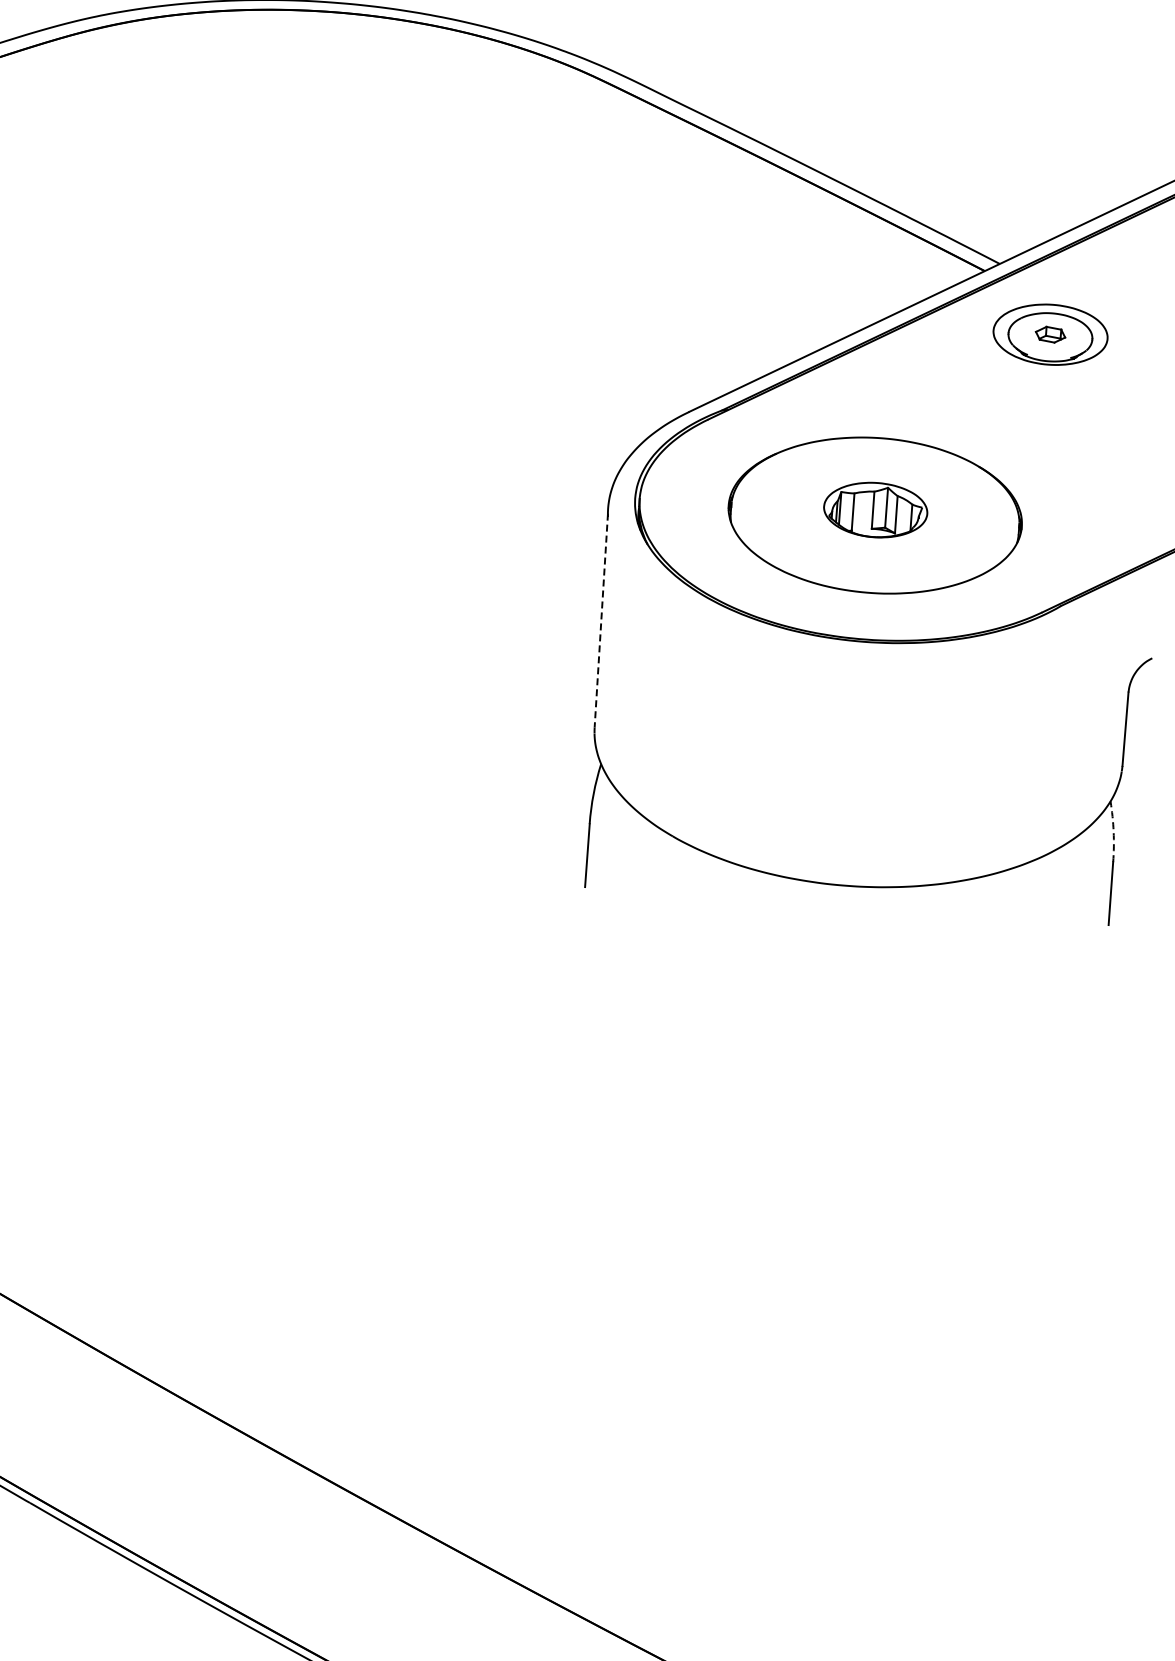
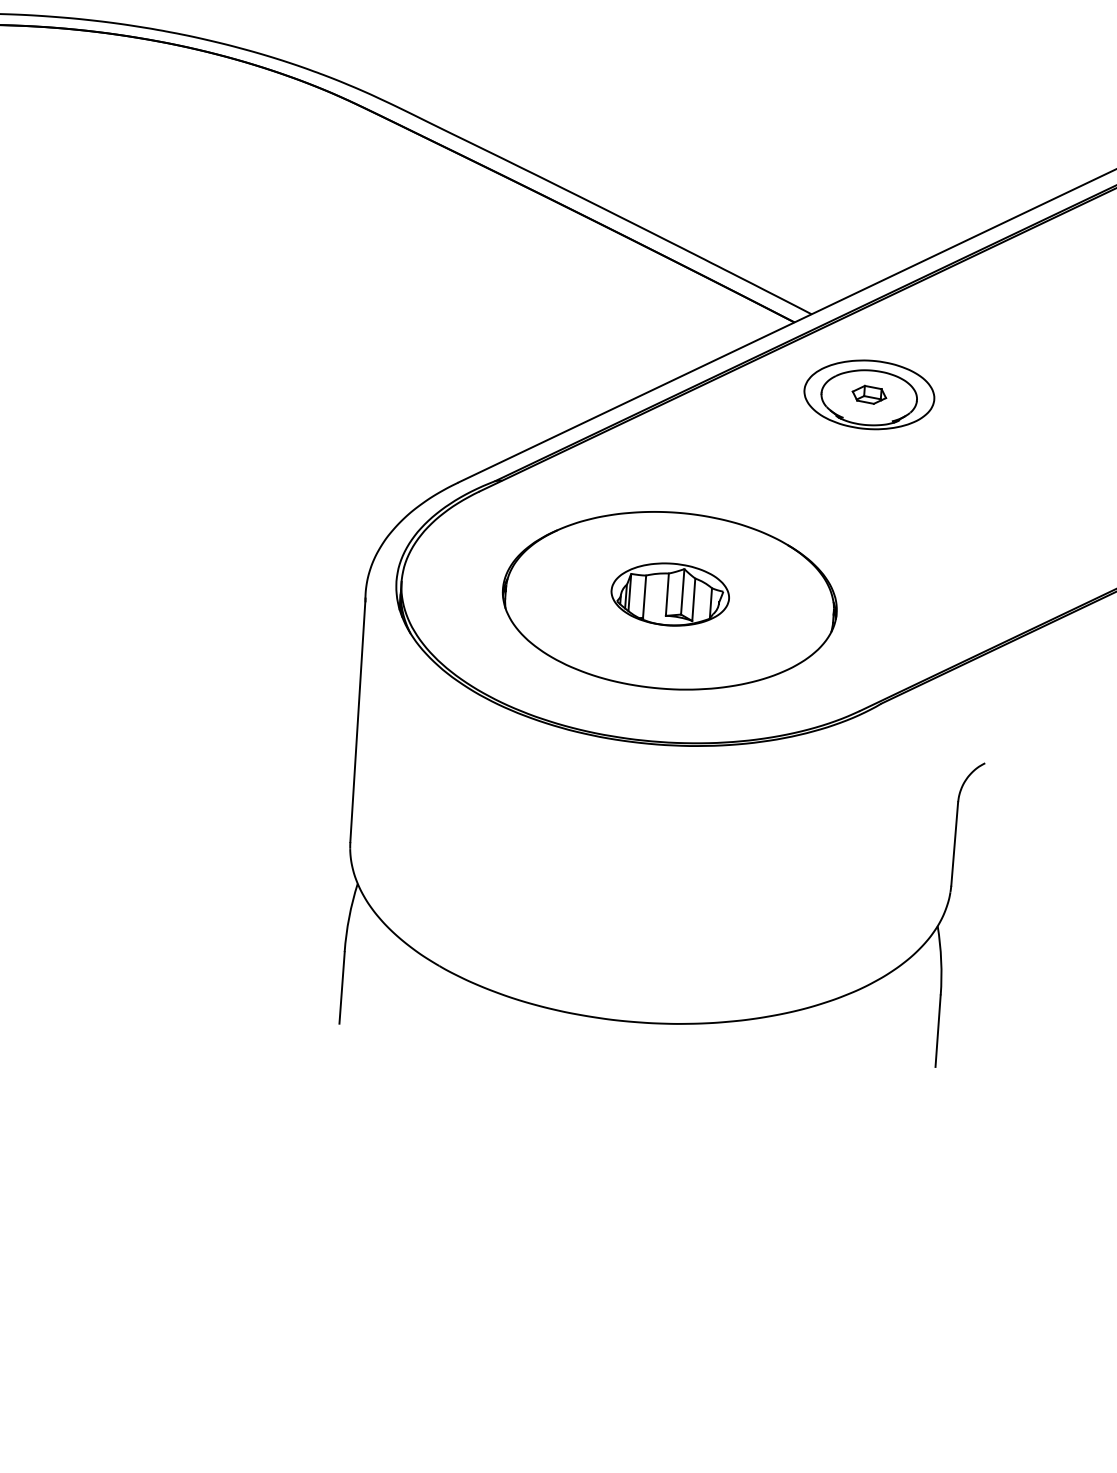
line: (601, 621) -> (358, 721), dashed -> solid
arc: (1113, 831) -> (941, 960), dashed -> solid

